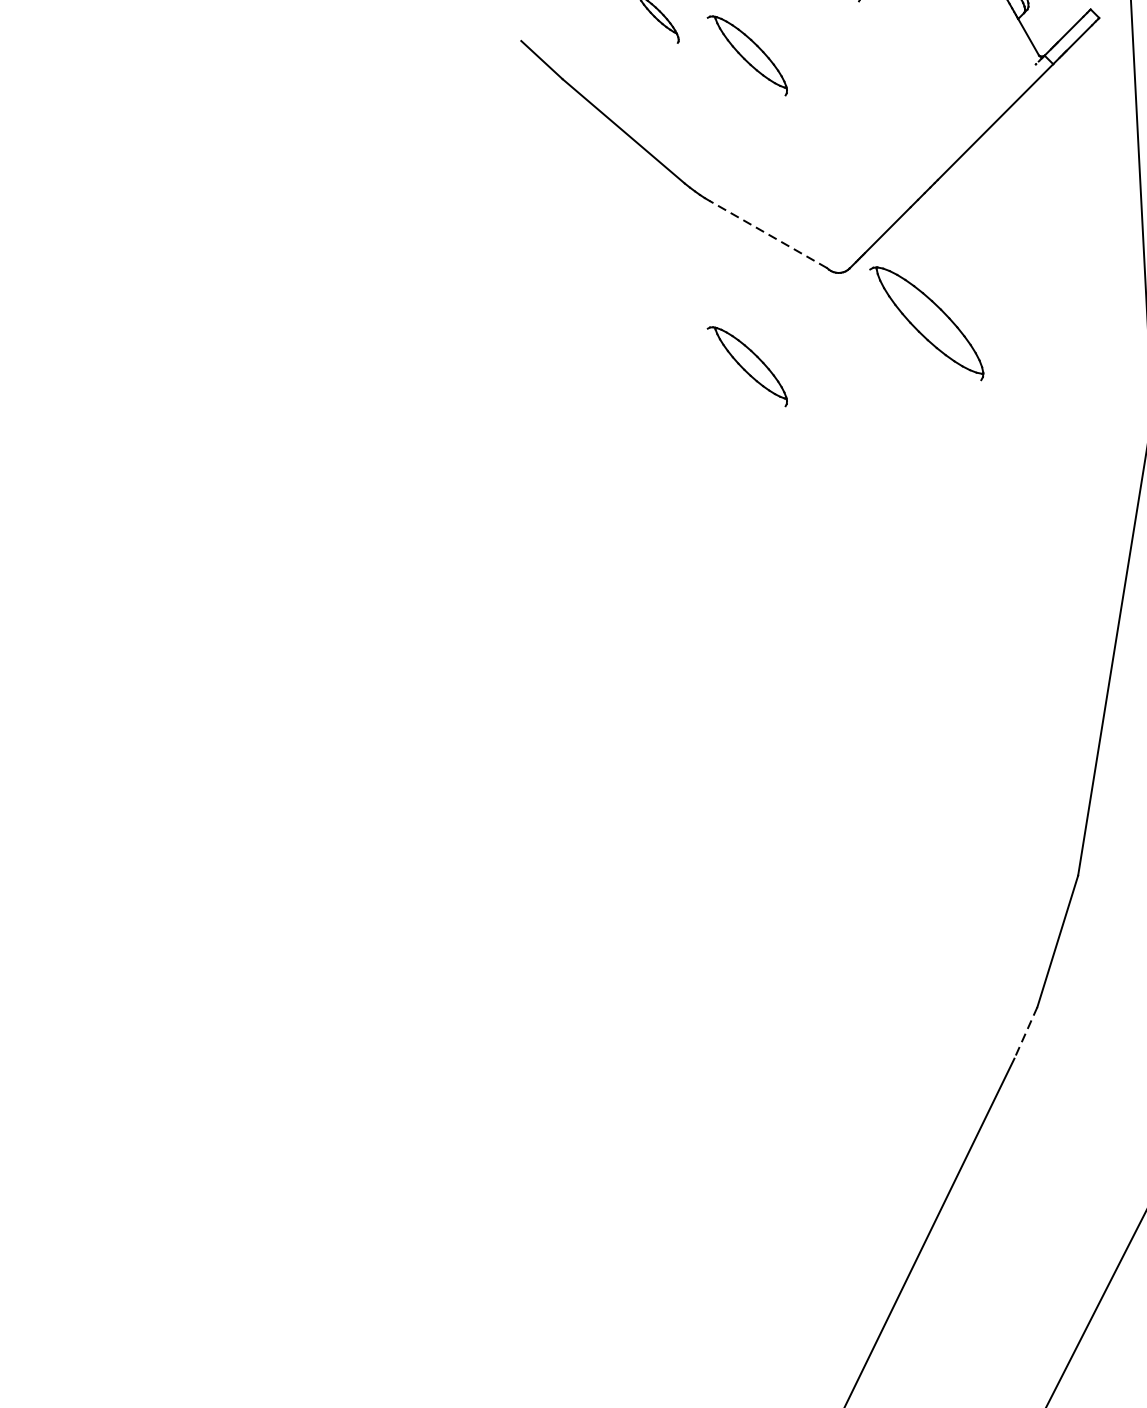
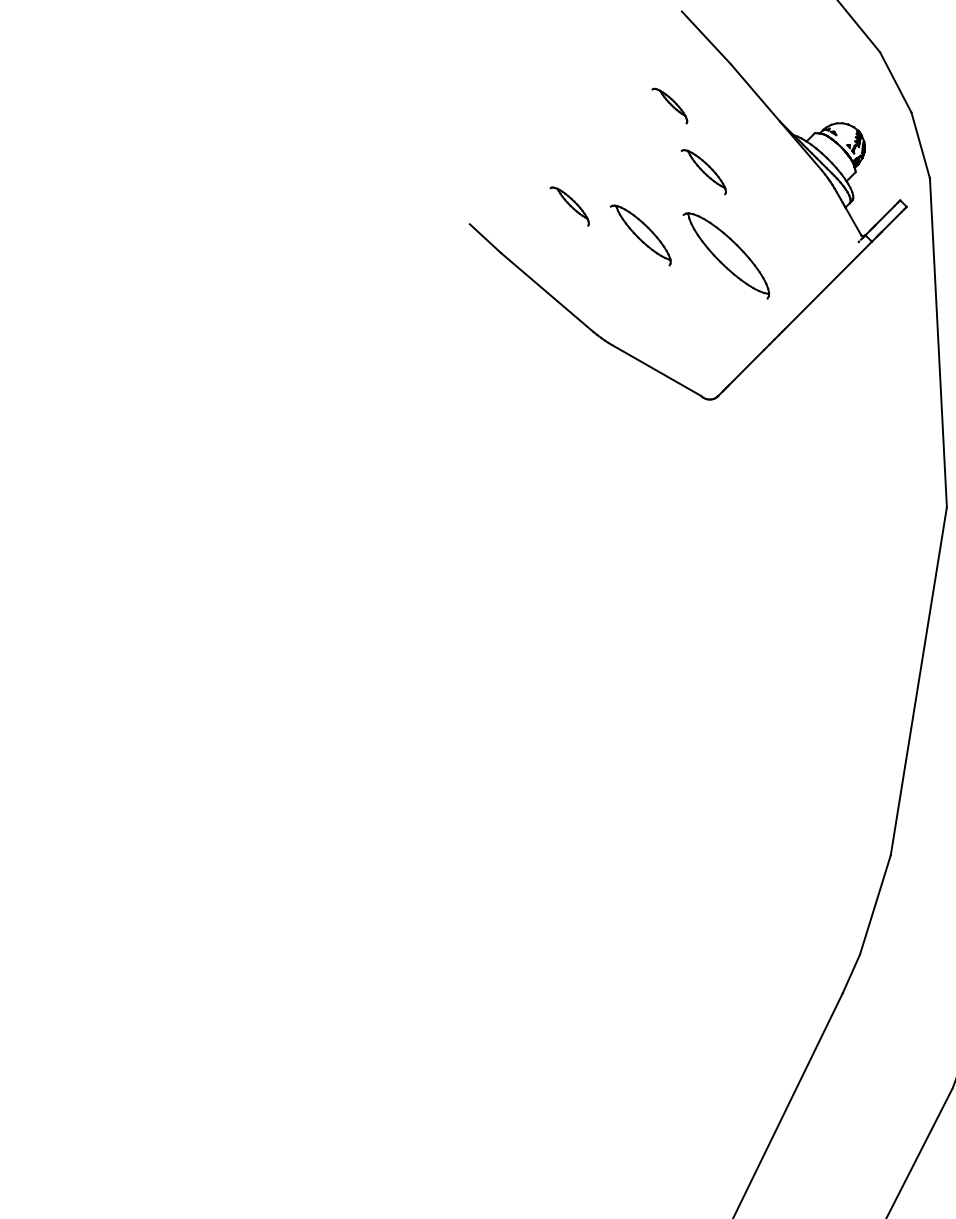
line: (768, 234) -> (656, 370), dashed -> solid
part: (926, 323) -> (726, 255), moved
part: (747, 366) -> (640, 470), removed
line: (1026, 1033) -> (851, 974), dashed -> solid

